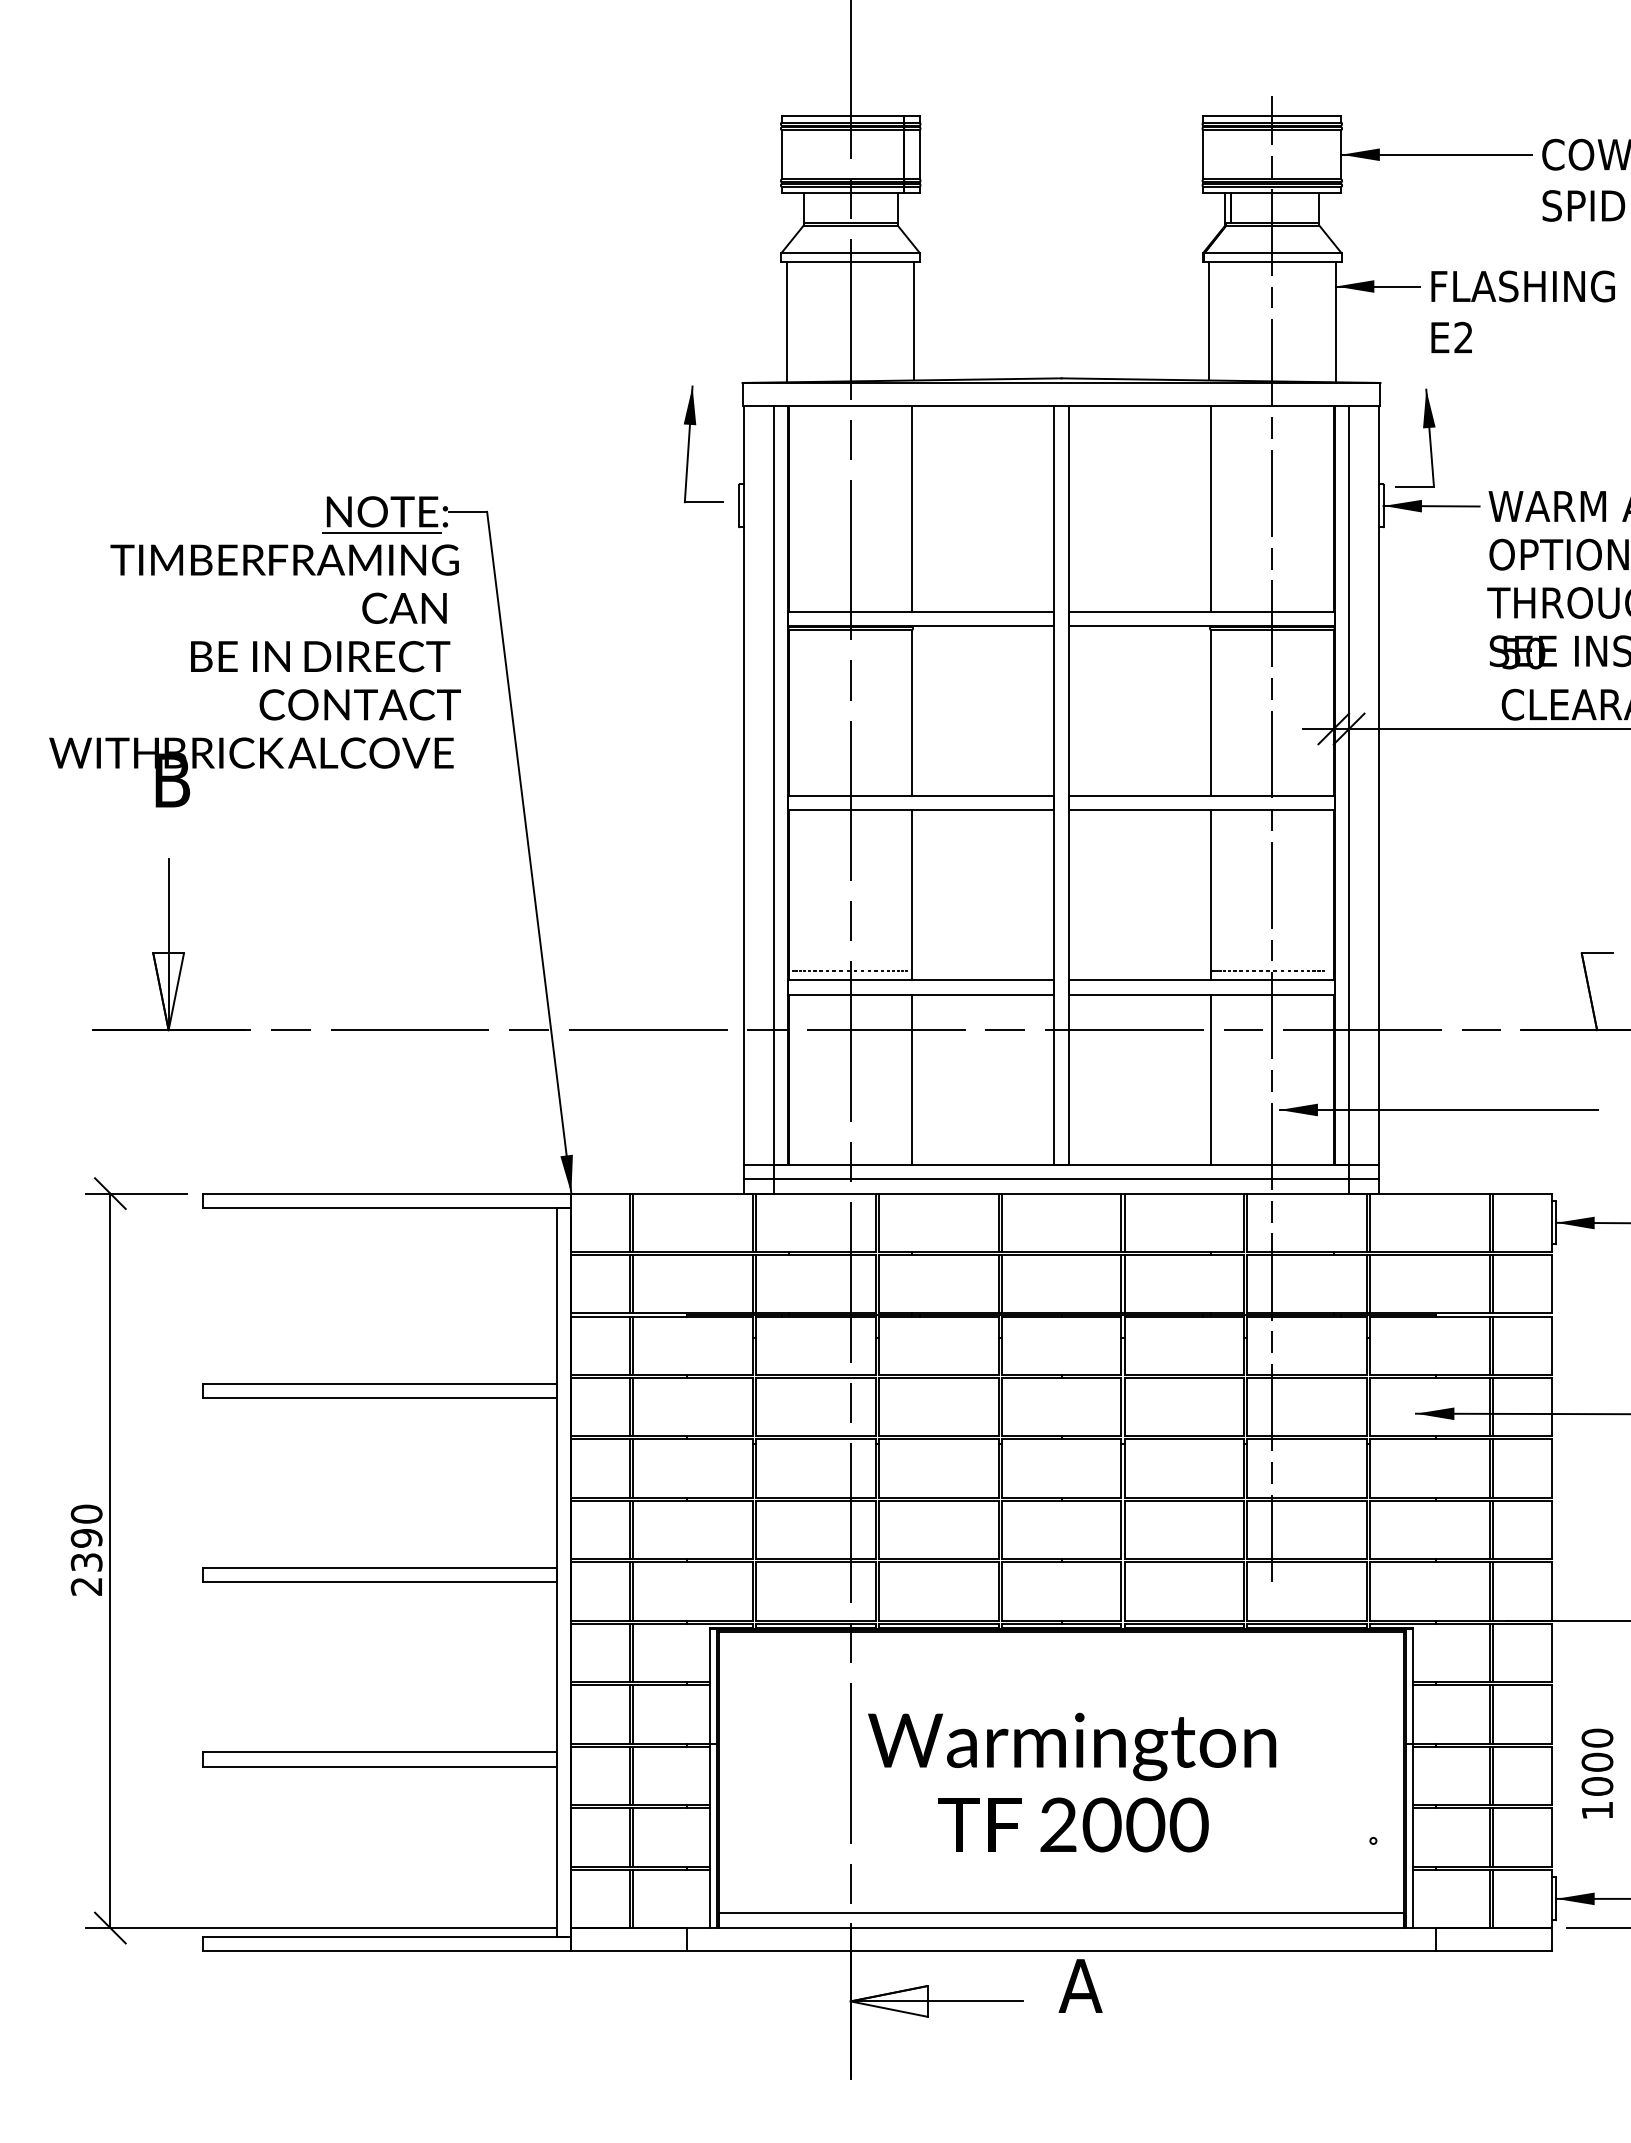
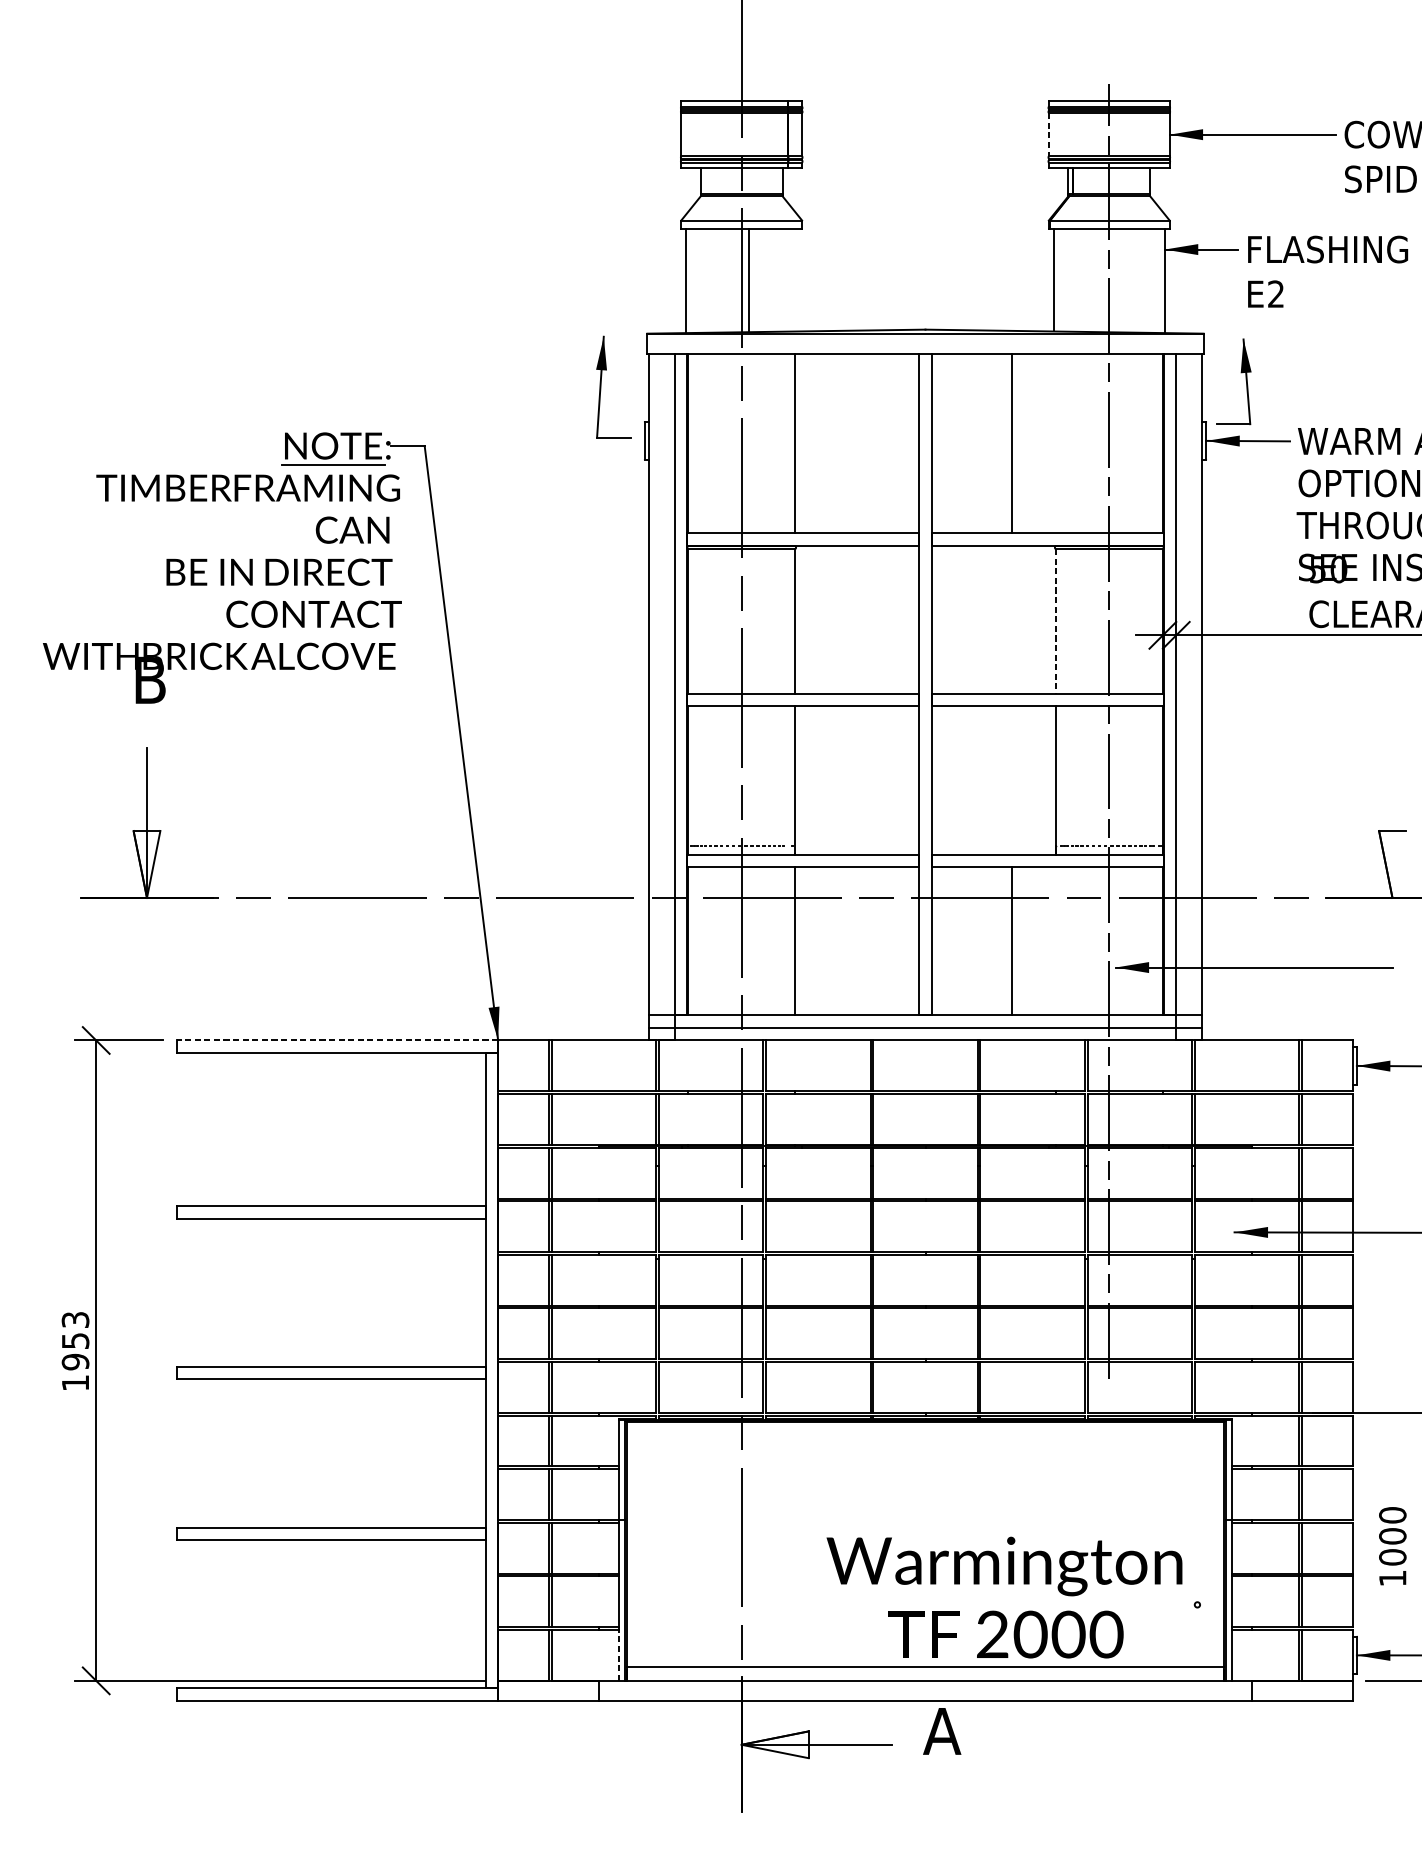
line: (1203, 154) -> (1049, 134), solid -> dashed
line: (914, 321) -> (749, 280), moved
line: (1210, 508) -> (1011, 443), moved
line: (1210, 713) -> (1055, 621), solid -> dashed
line: (1210, 1079) -> (1011, 940), moved
line: (386, 1193) -> (336, 1040), solid -> dashed
text: (86, 1549) -> (75, 1350), 2390 -> 1953
text: (1072, 1782) -> (1004, 1597), moved
line: (709, 1898) -> (618, 1655), solid -> dashed

